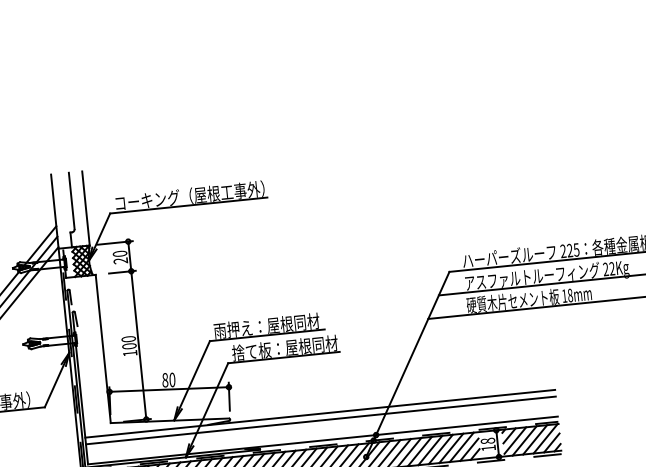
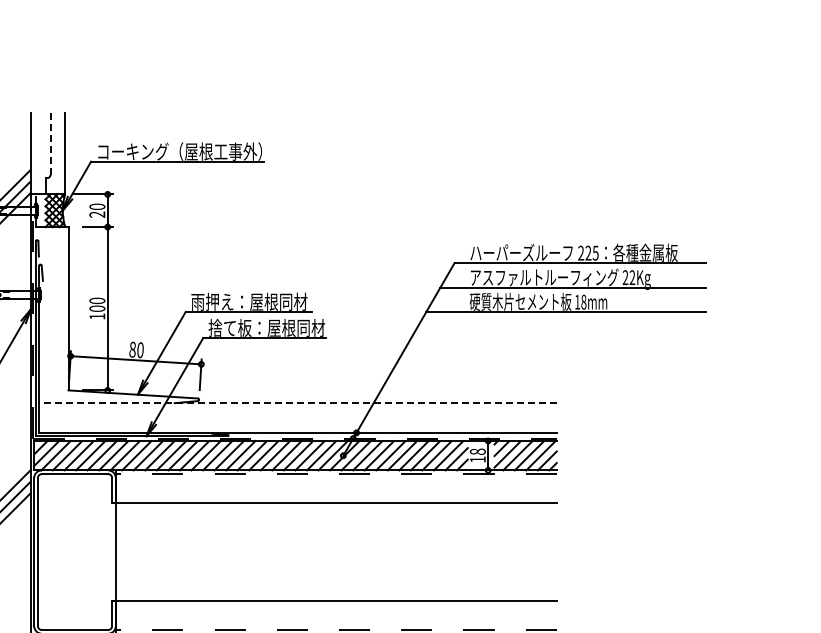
line: (71, 200) -> (50, 143), solid -> dashed
line: (319, 413) -> (297, 403), solid -> dashed
line: (320, 420) -> (297, 410), removed

